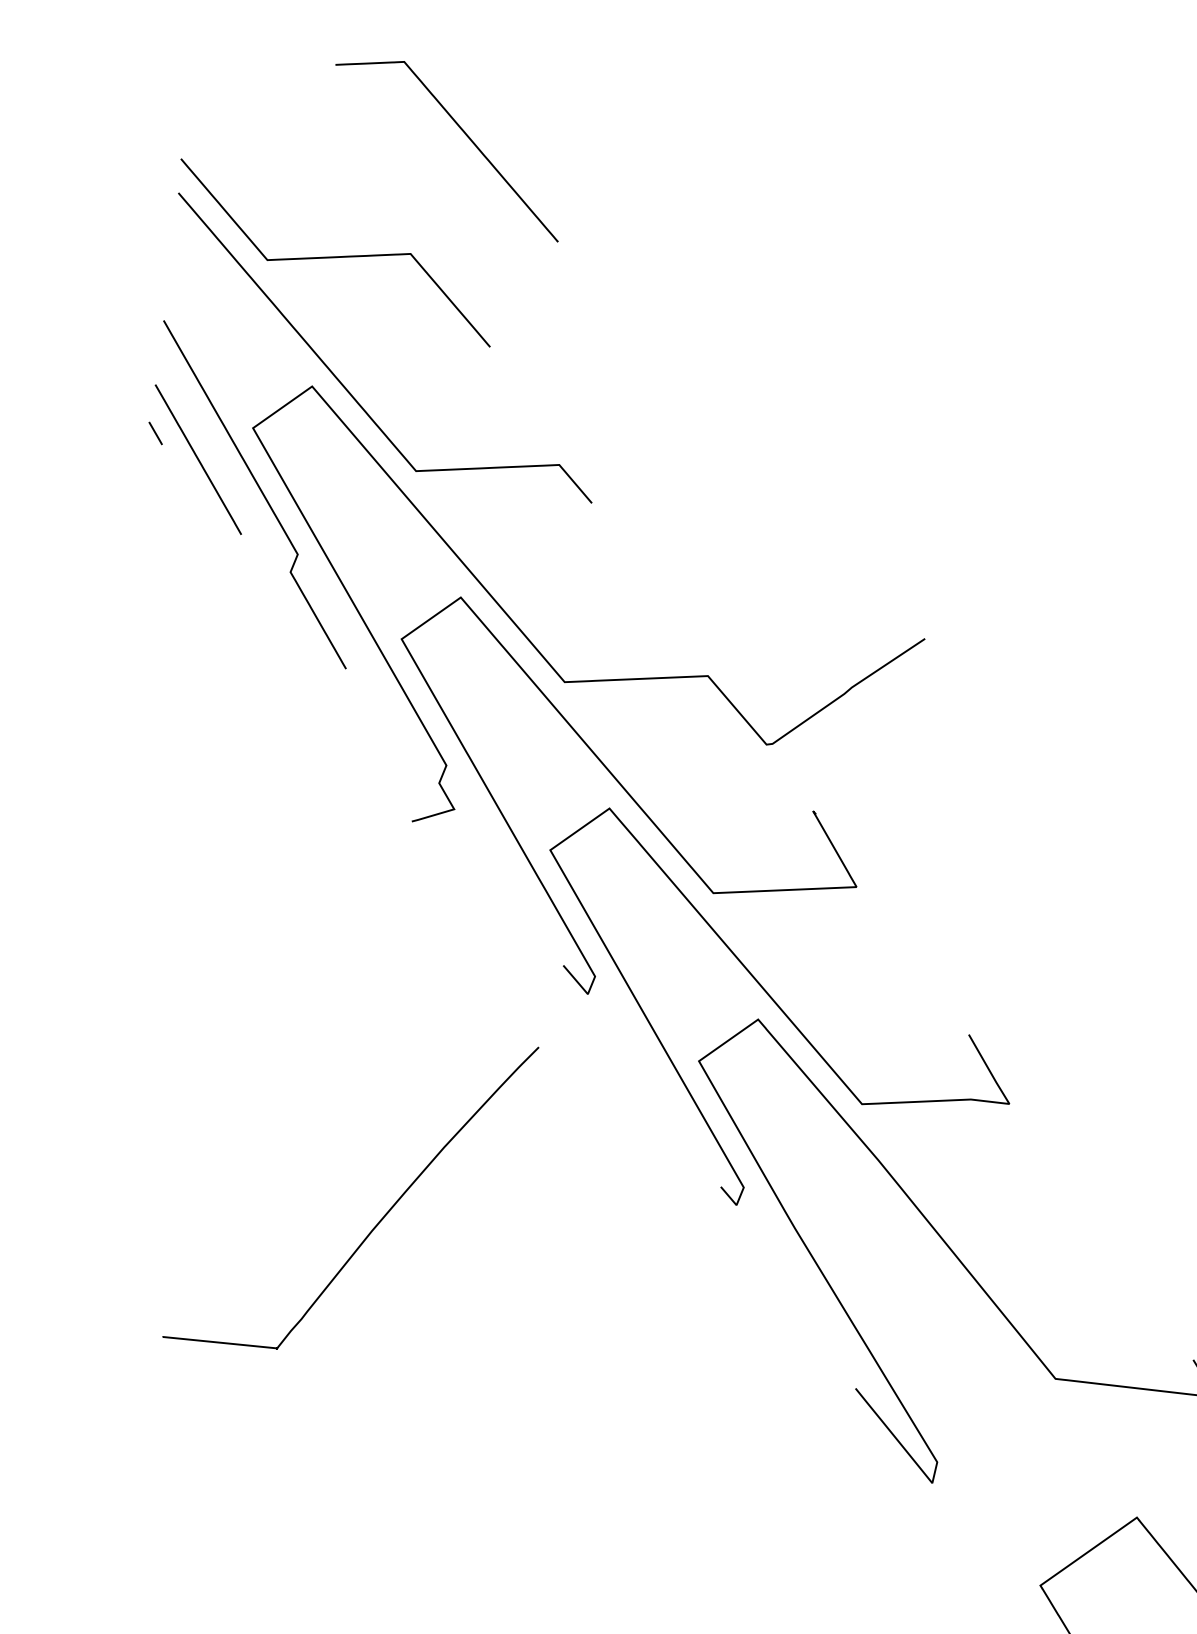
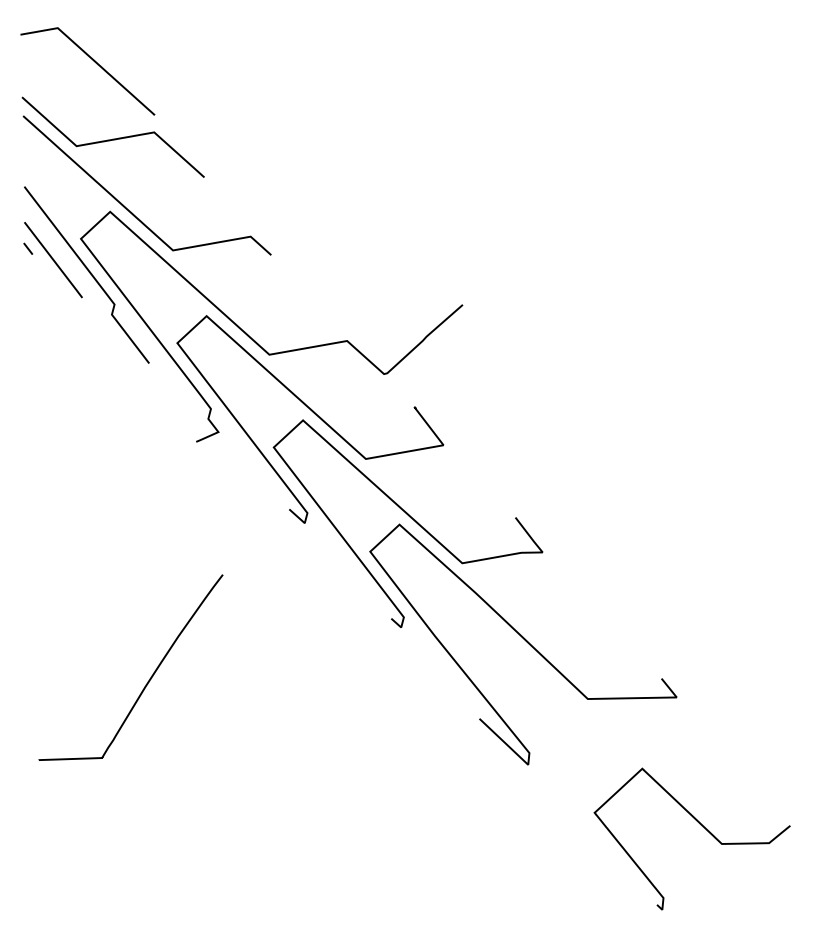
curve: (463, 134) -> (95, 63), moved
curve: (381, 1216) -> (149, 678), moved

